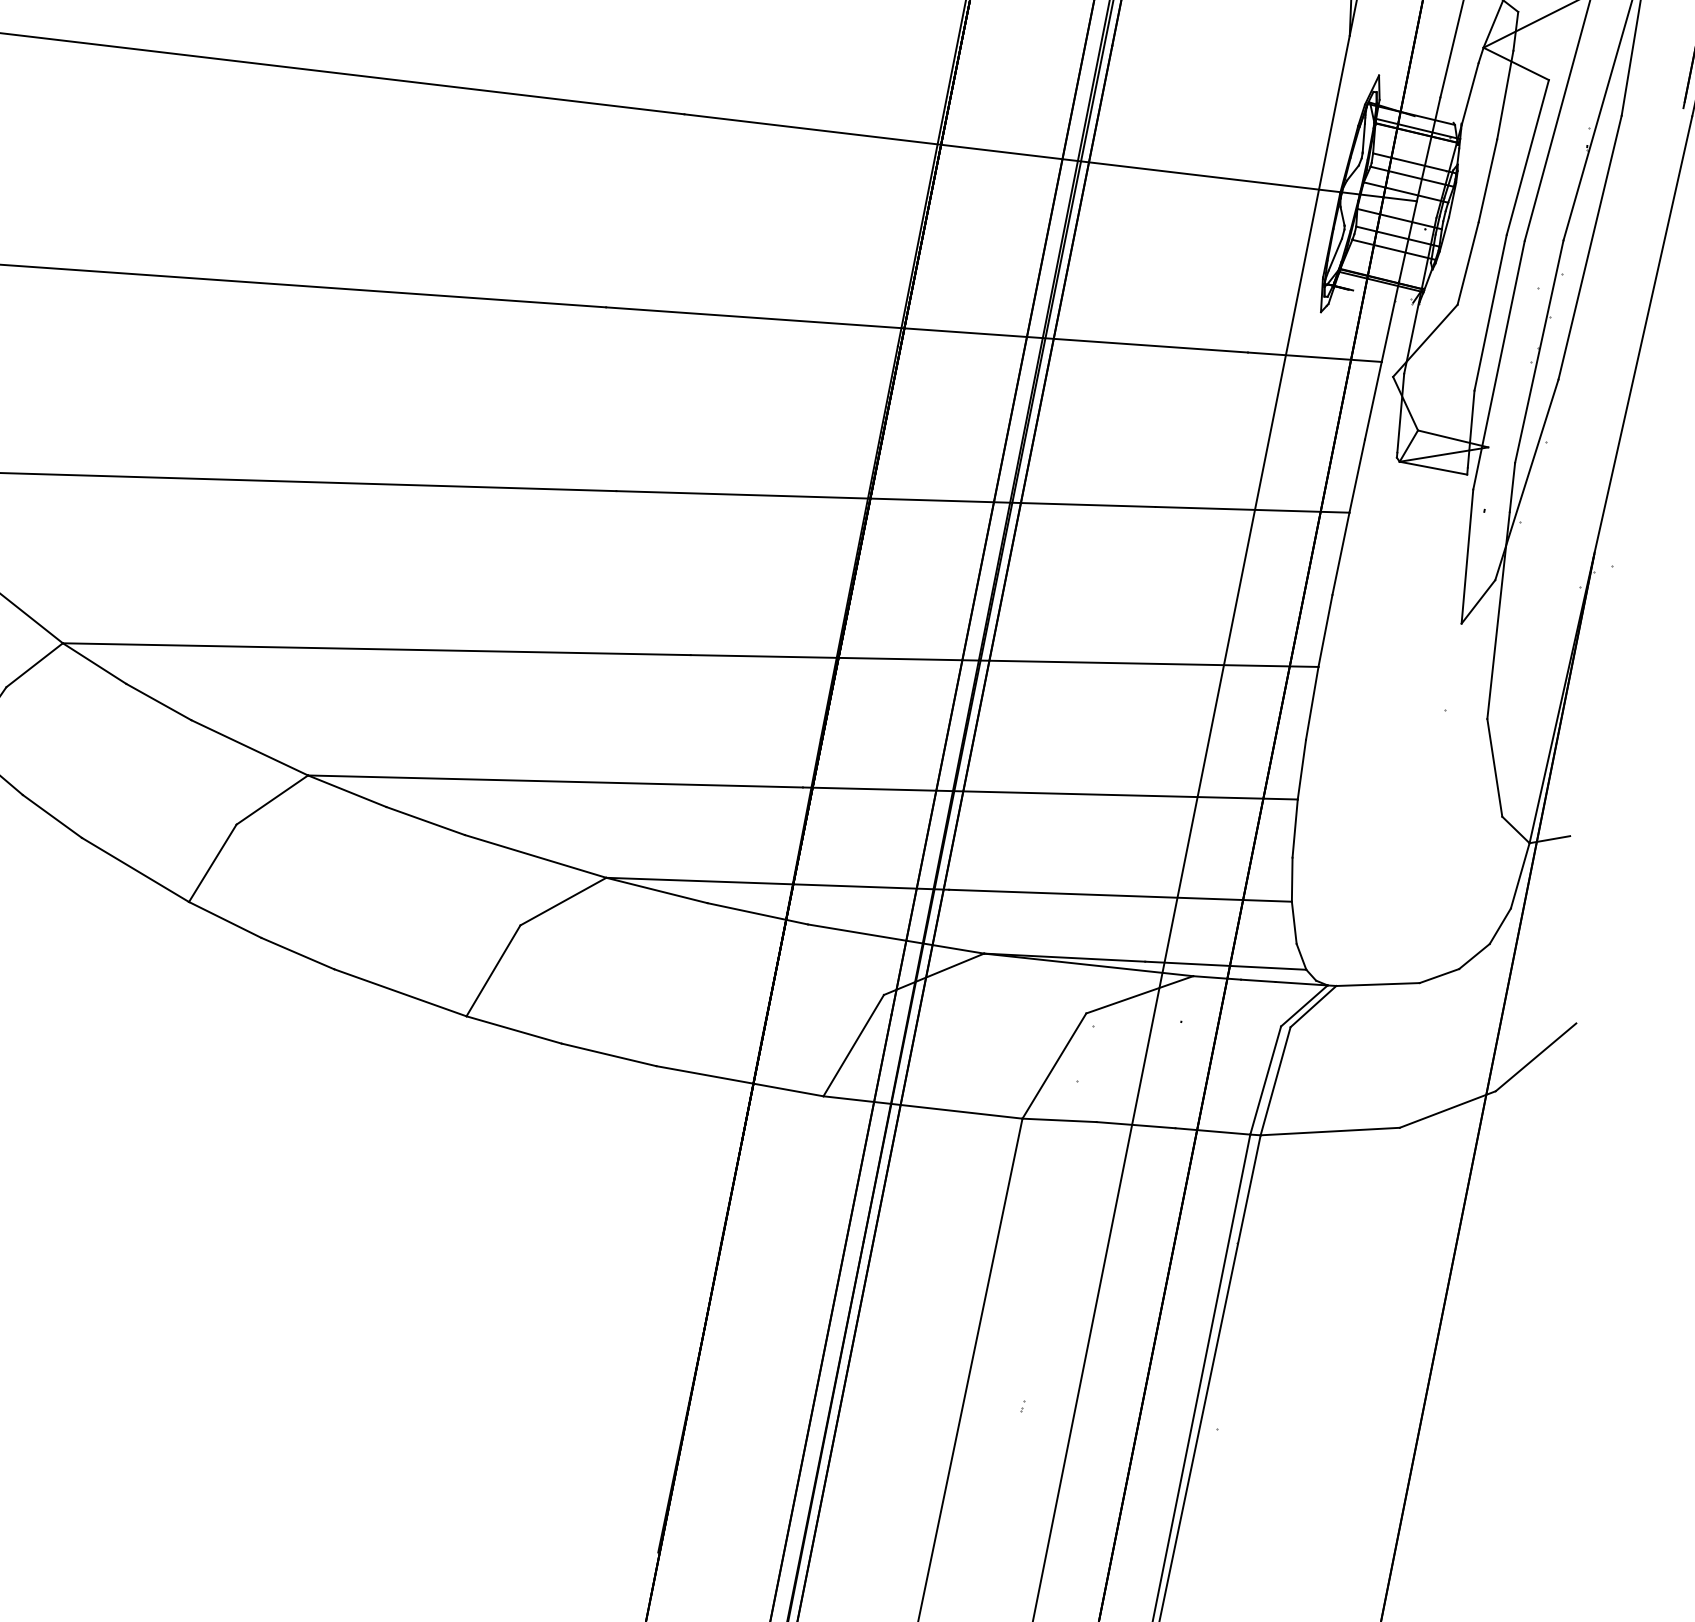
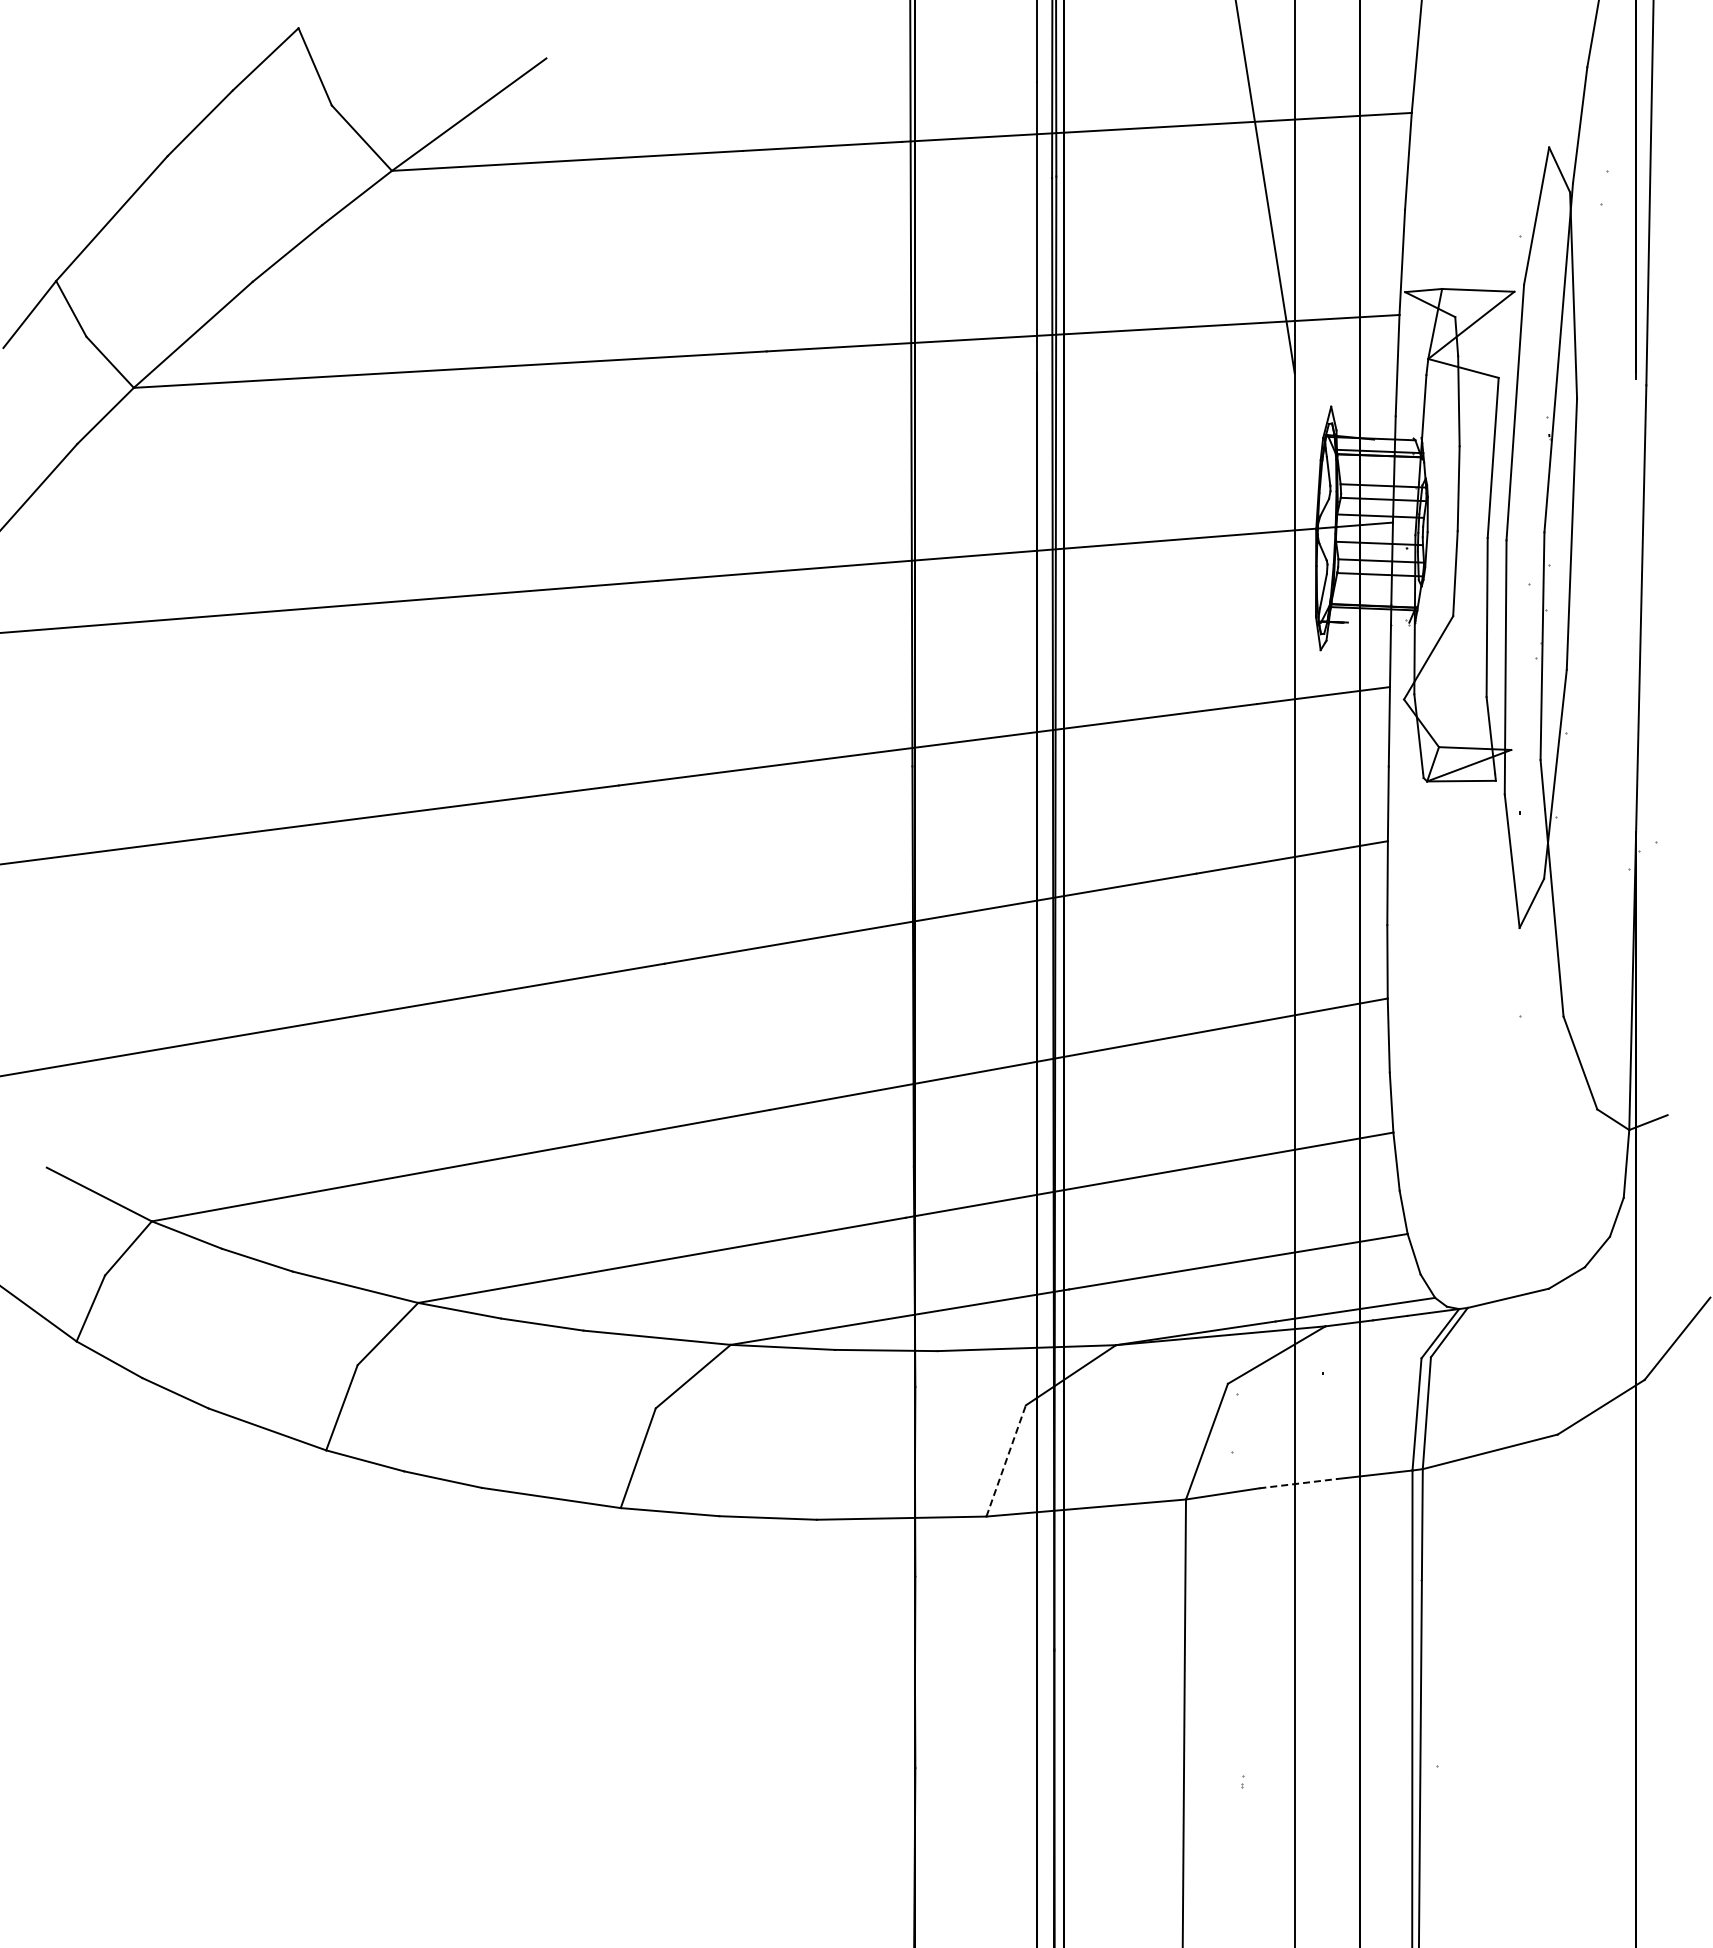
line: (854, 1045) -> (1006, 1460), solid -> dashed
line: (1135, 1125) -> (1298, 1483), solid -> dashed

